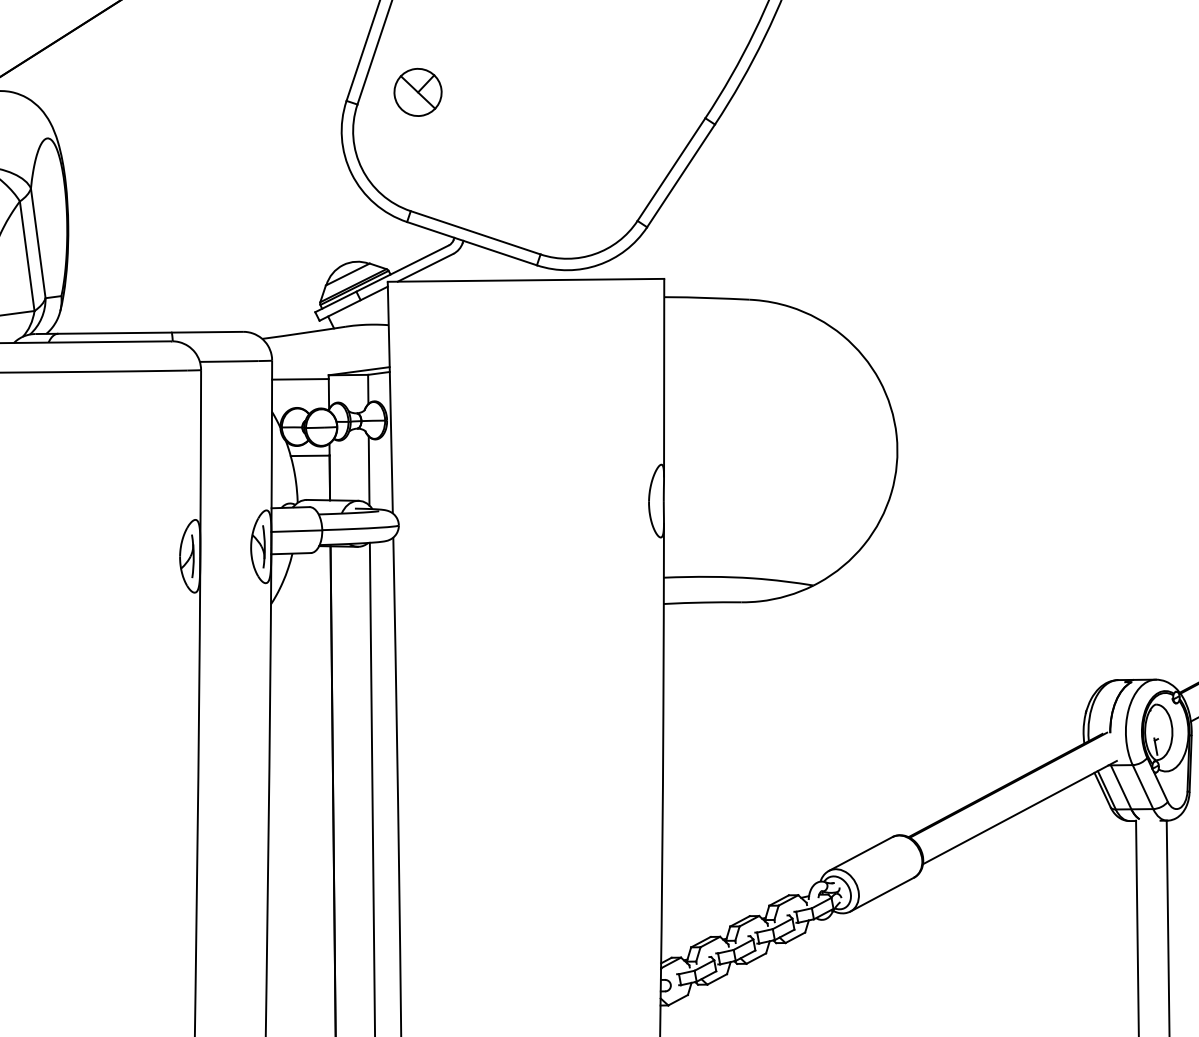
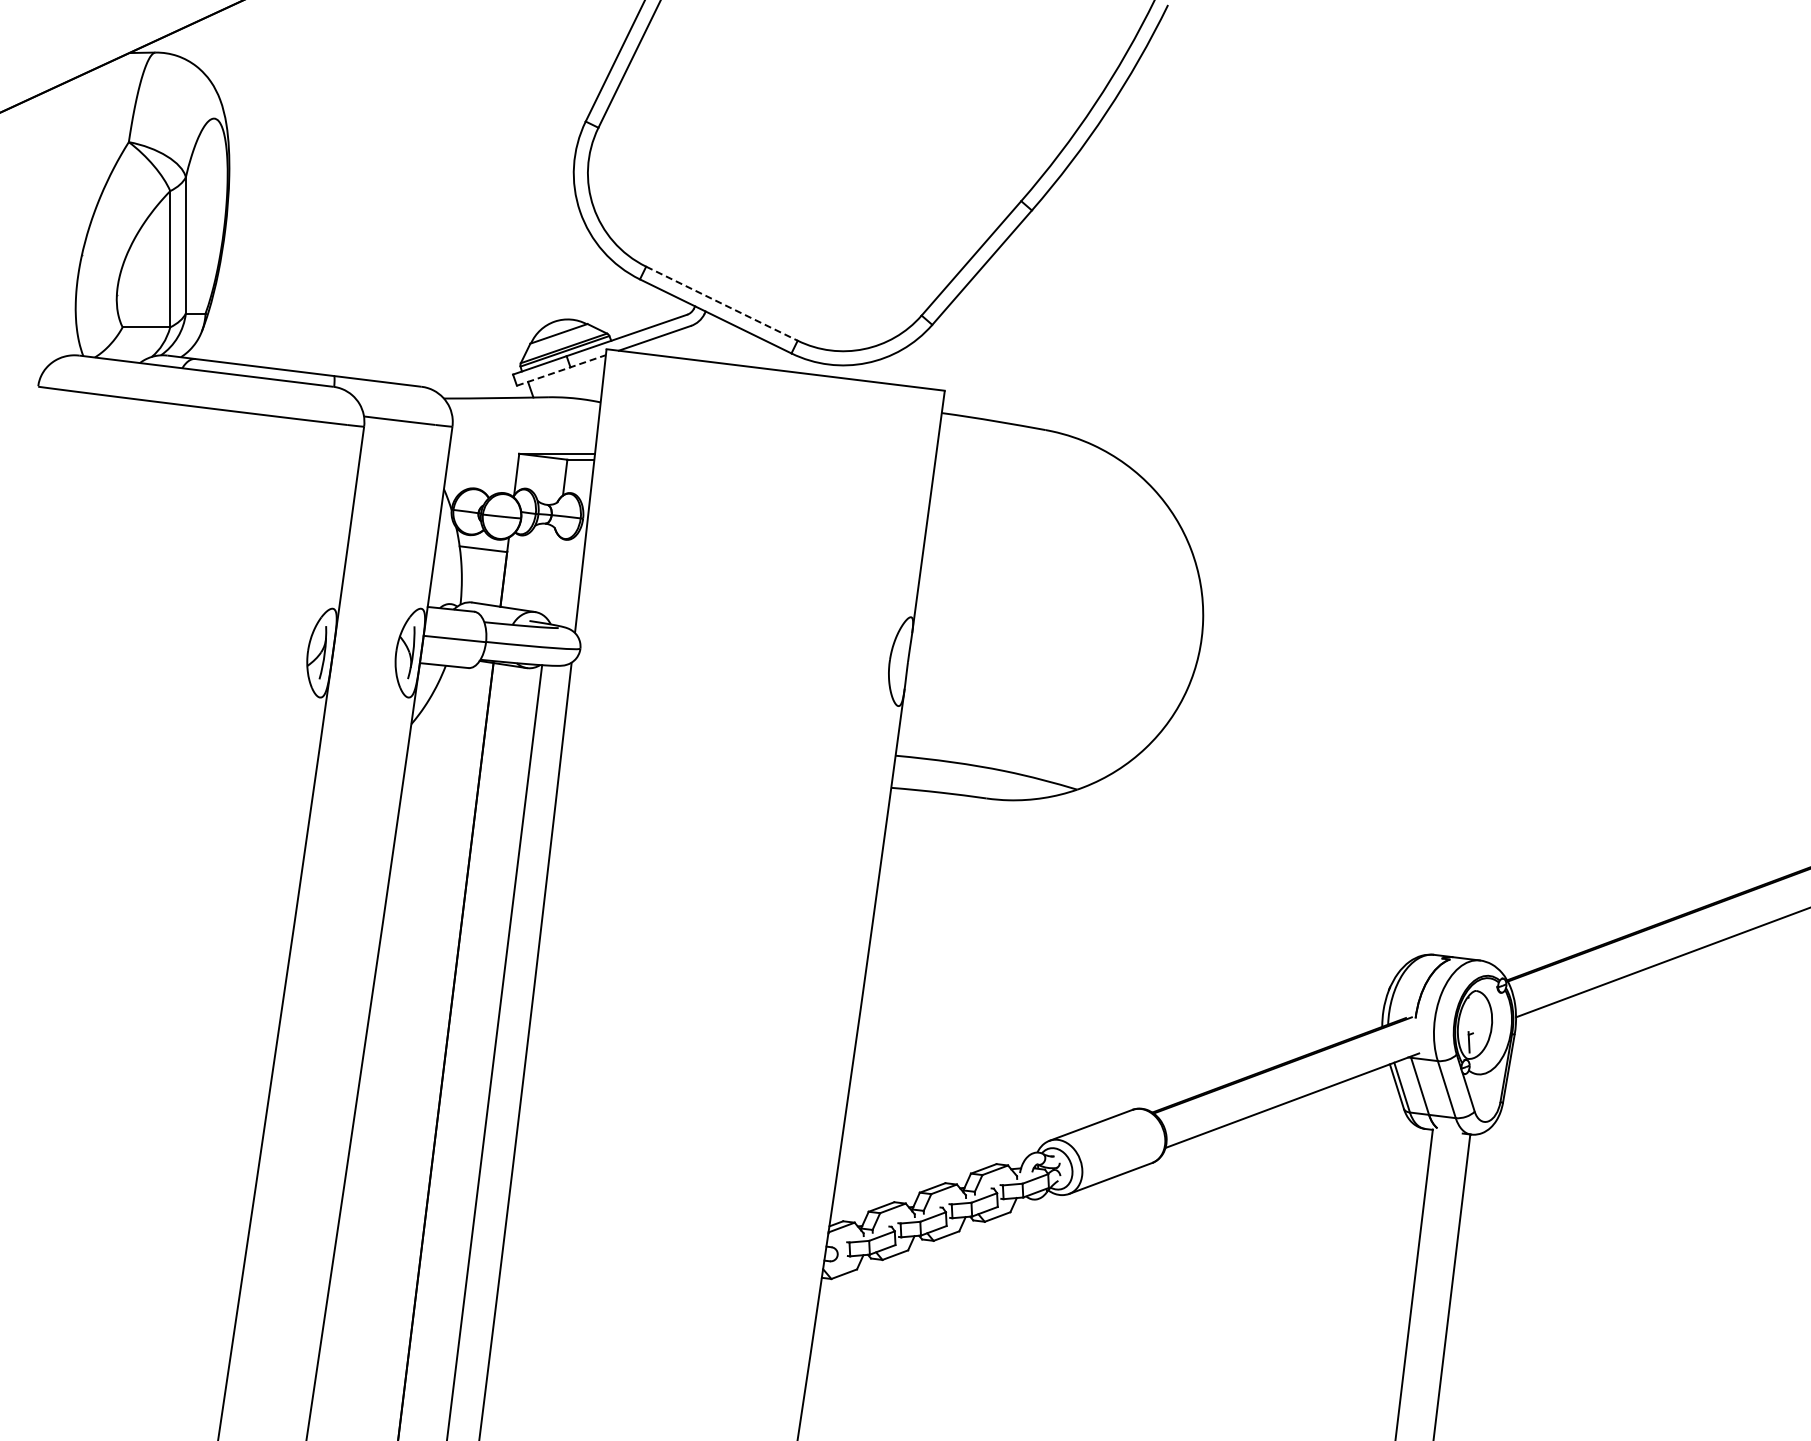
part: (418, 92) -> (674, 122), removed
line: (476, 232) -> (722, 303), solid -> dashed
line: (353, 303) -> (561, 370), solid -> dashed
line: (299, 378) -> (483, 453), removed
line: (368, 470) -> (552, 576), removed

